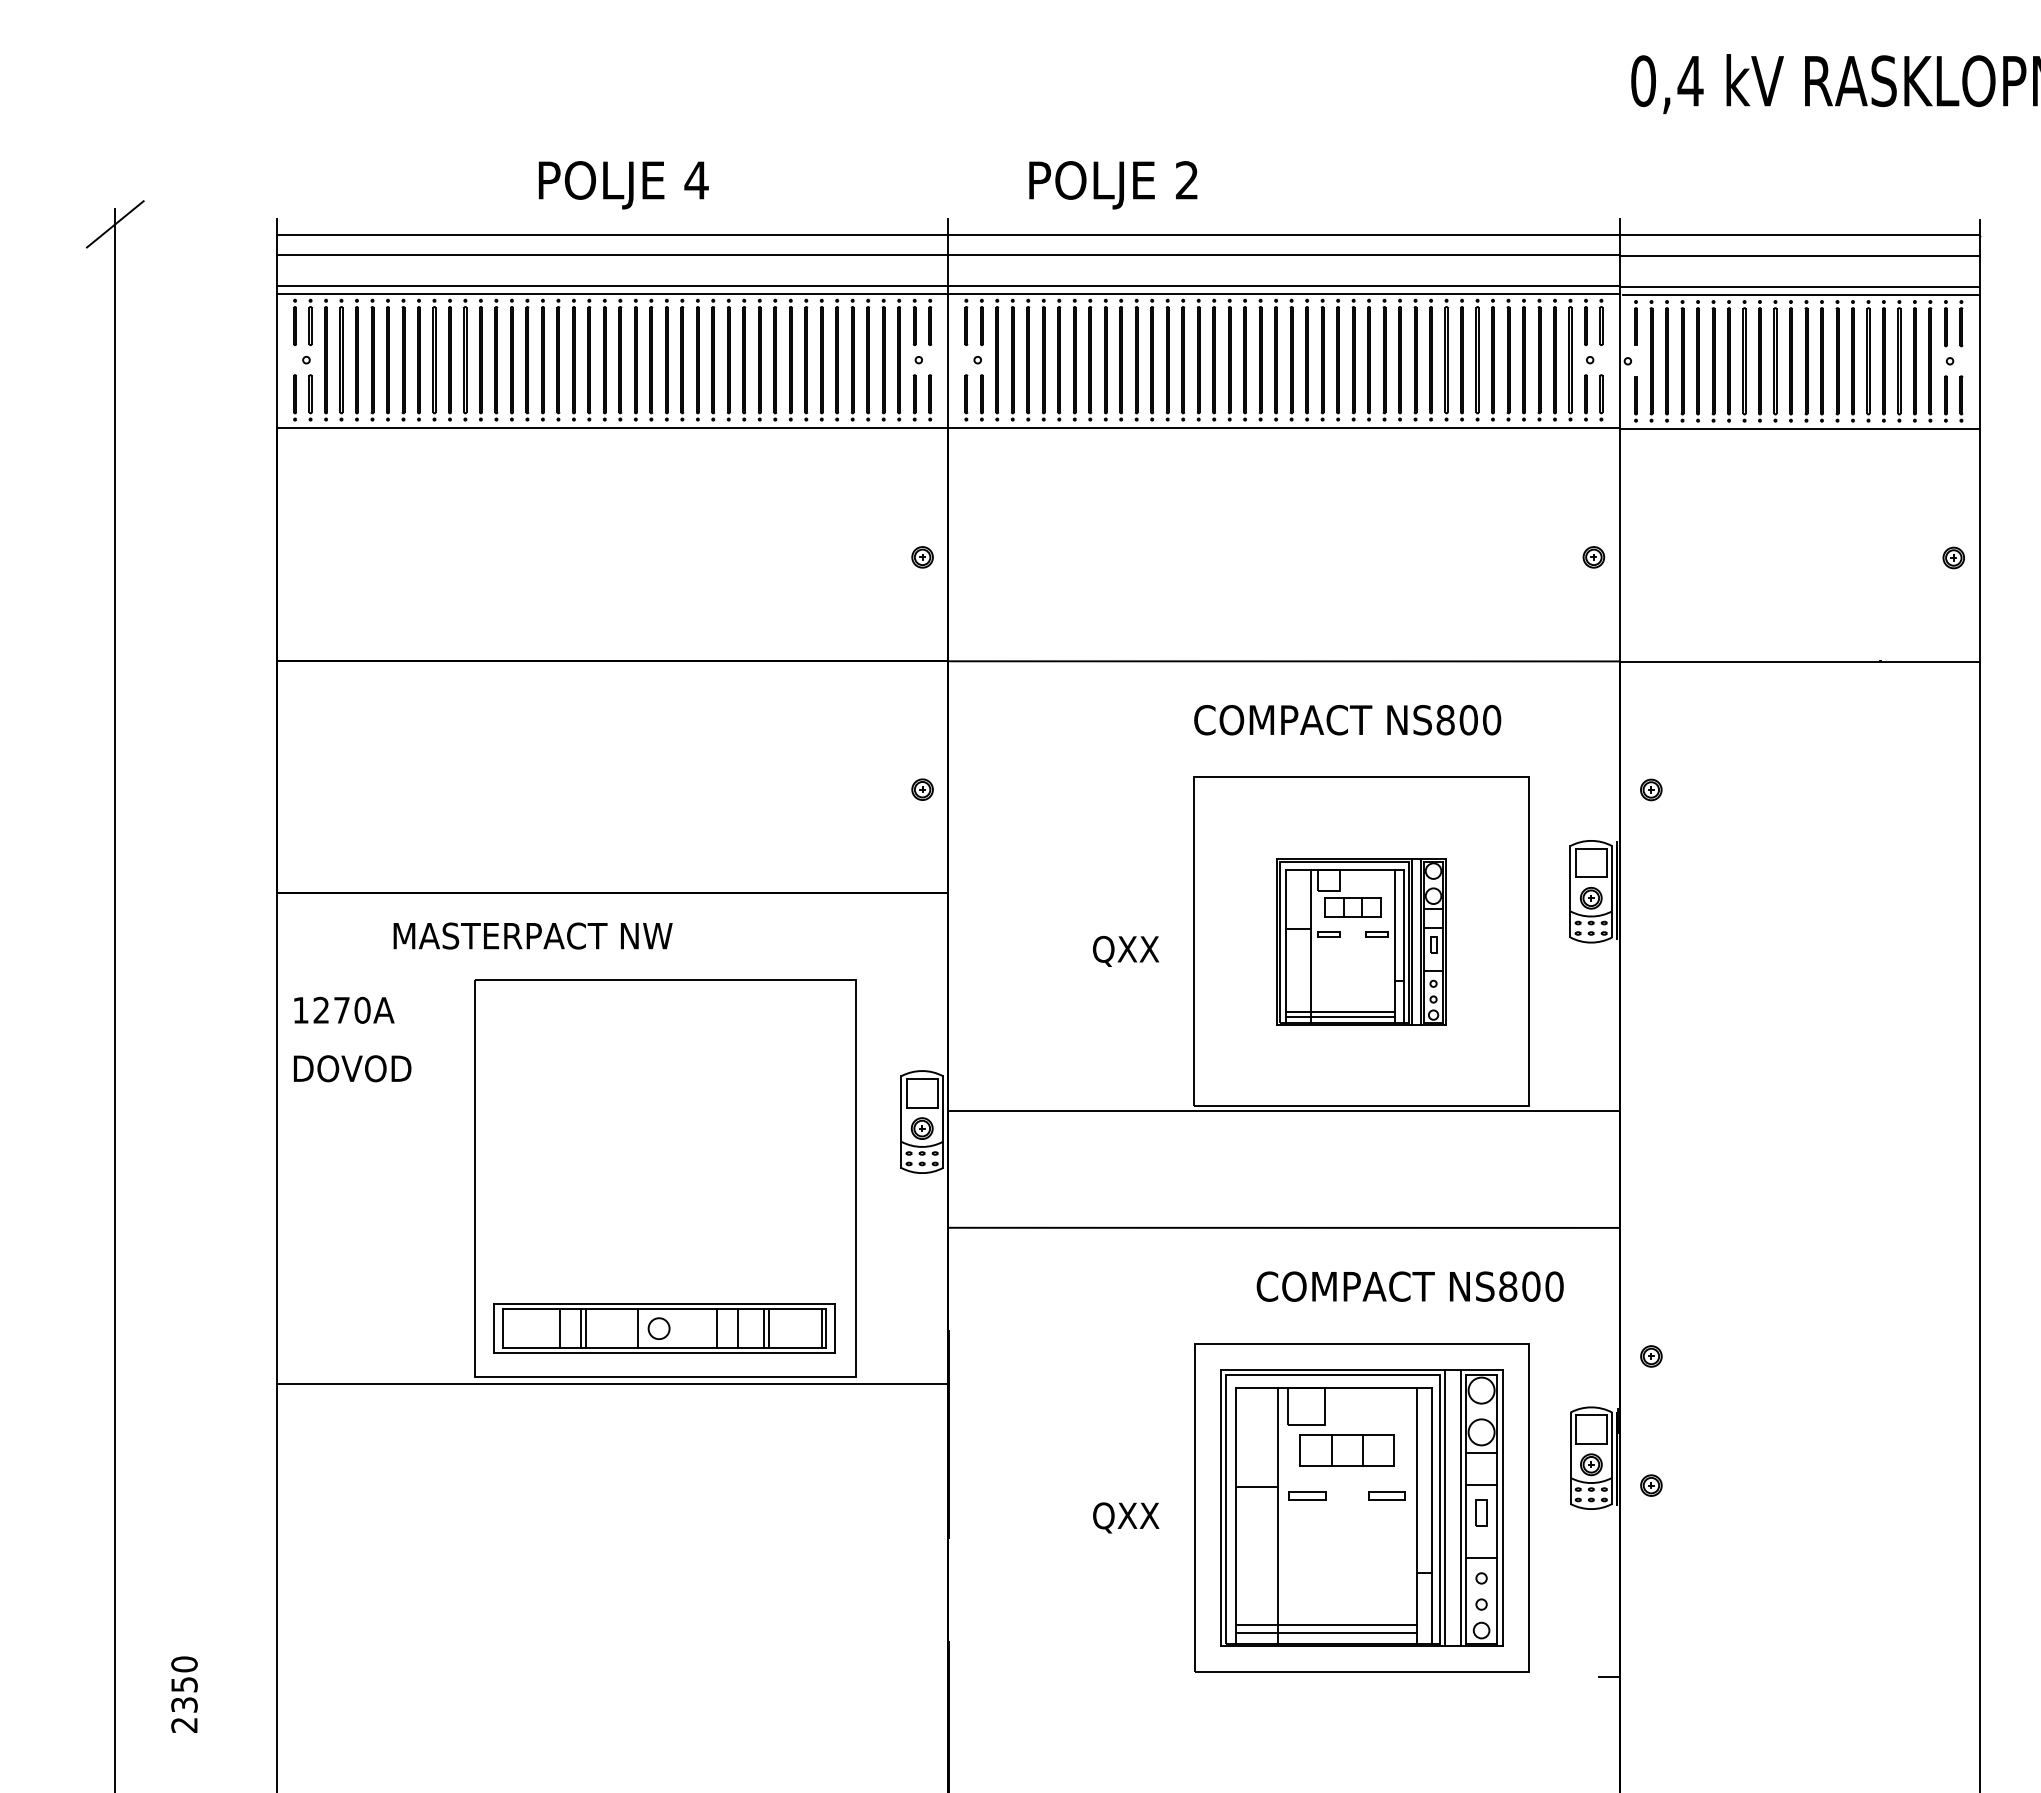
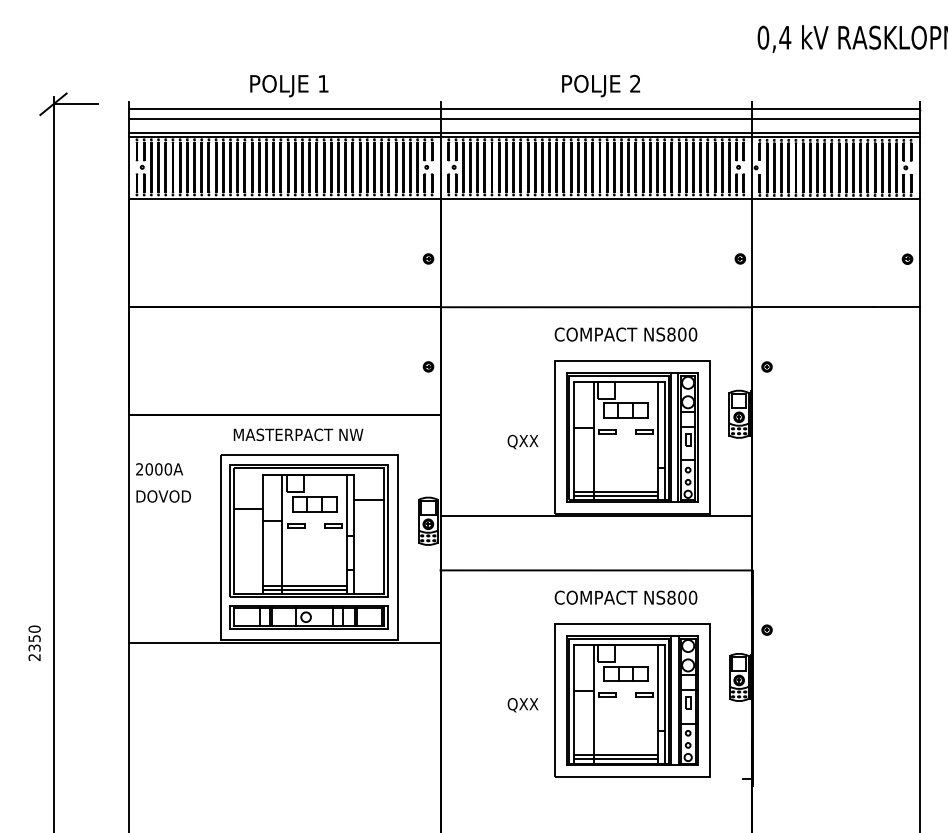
text: (696, 179) -> (323, 83), 4 -> 1
text: (1114, 183) -> (601, 85), moved
line: (162, 224) -> (75, 104), added
text: (532, 935) -> (298, 434), moved
part: (1361, 941) -> (632, 437), size x1.67
text: (321, 1010) -> (149, 469), 1270A -> 2000A
part: (664, 1141) -> (308, 530), added
text: (1409, 1286) -> (625, 597), moved
part: (1650, 1484) -> (766, 689), removed
text: (184, 1692) -> (34, 642), moved

